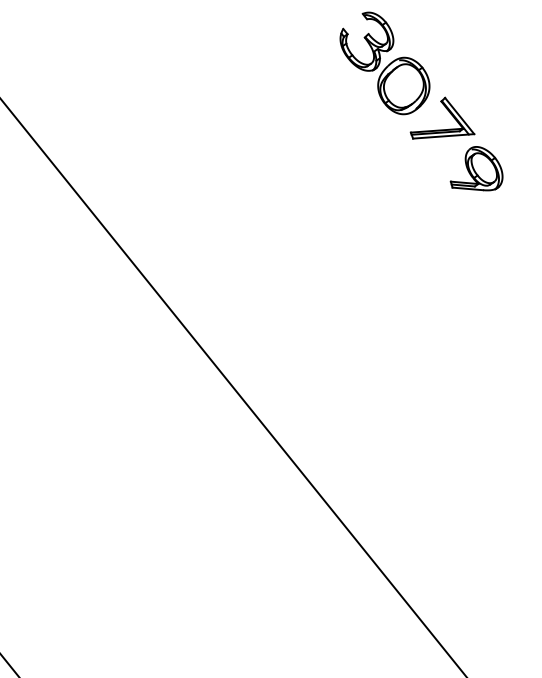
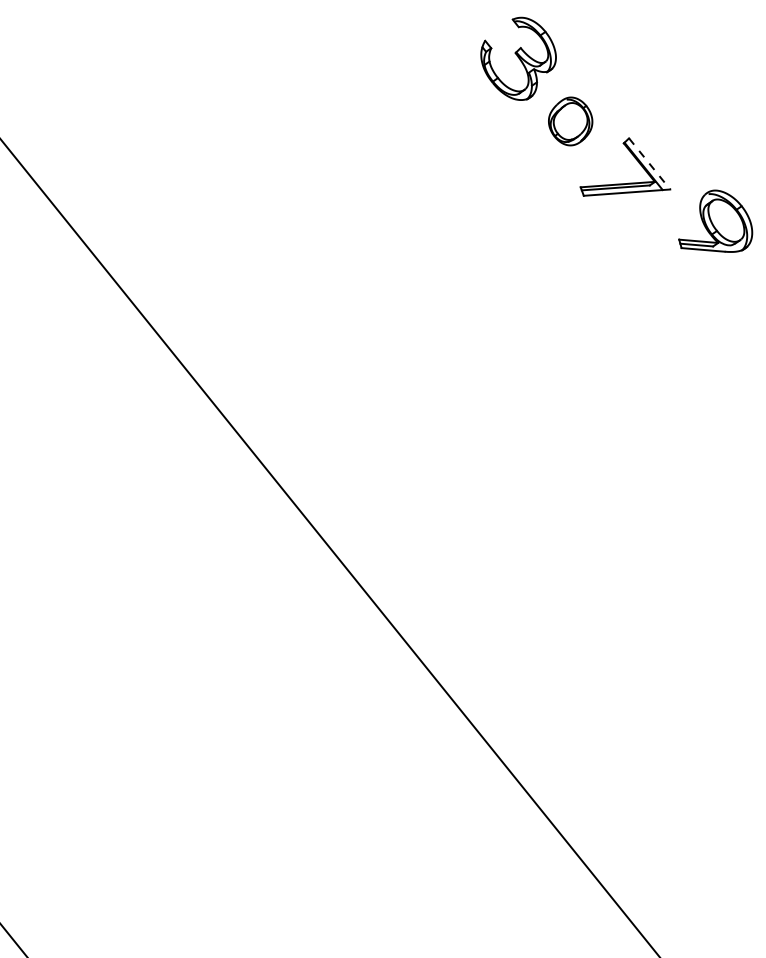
part: (403, 86) -> (570, 121), size x0.6
line: (459, 115) -> (649, 163), solid -> dashed
part: (476, 168) -> (715, 220), moved

